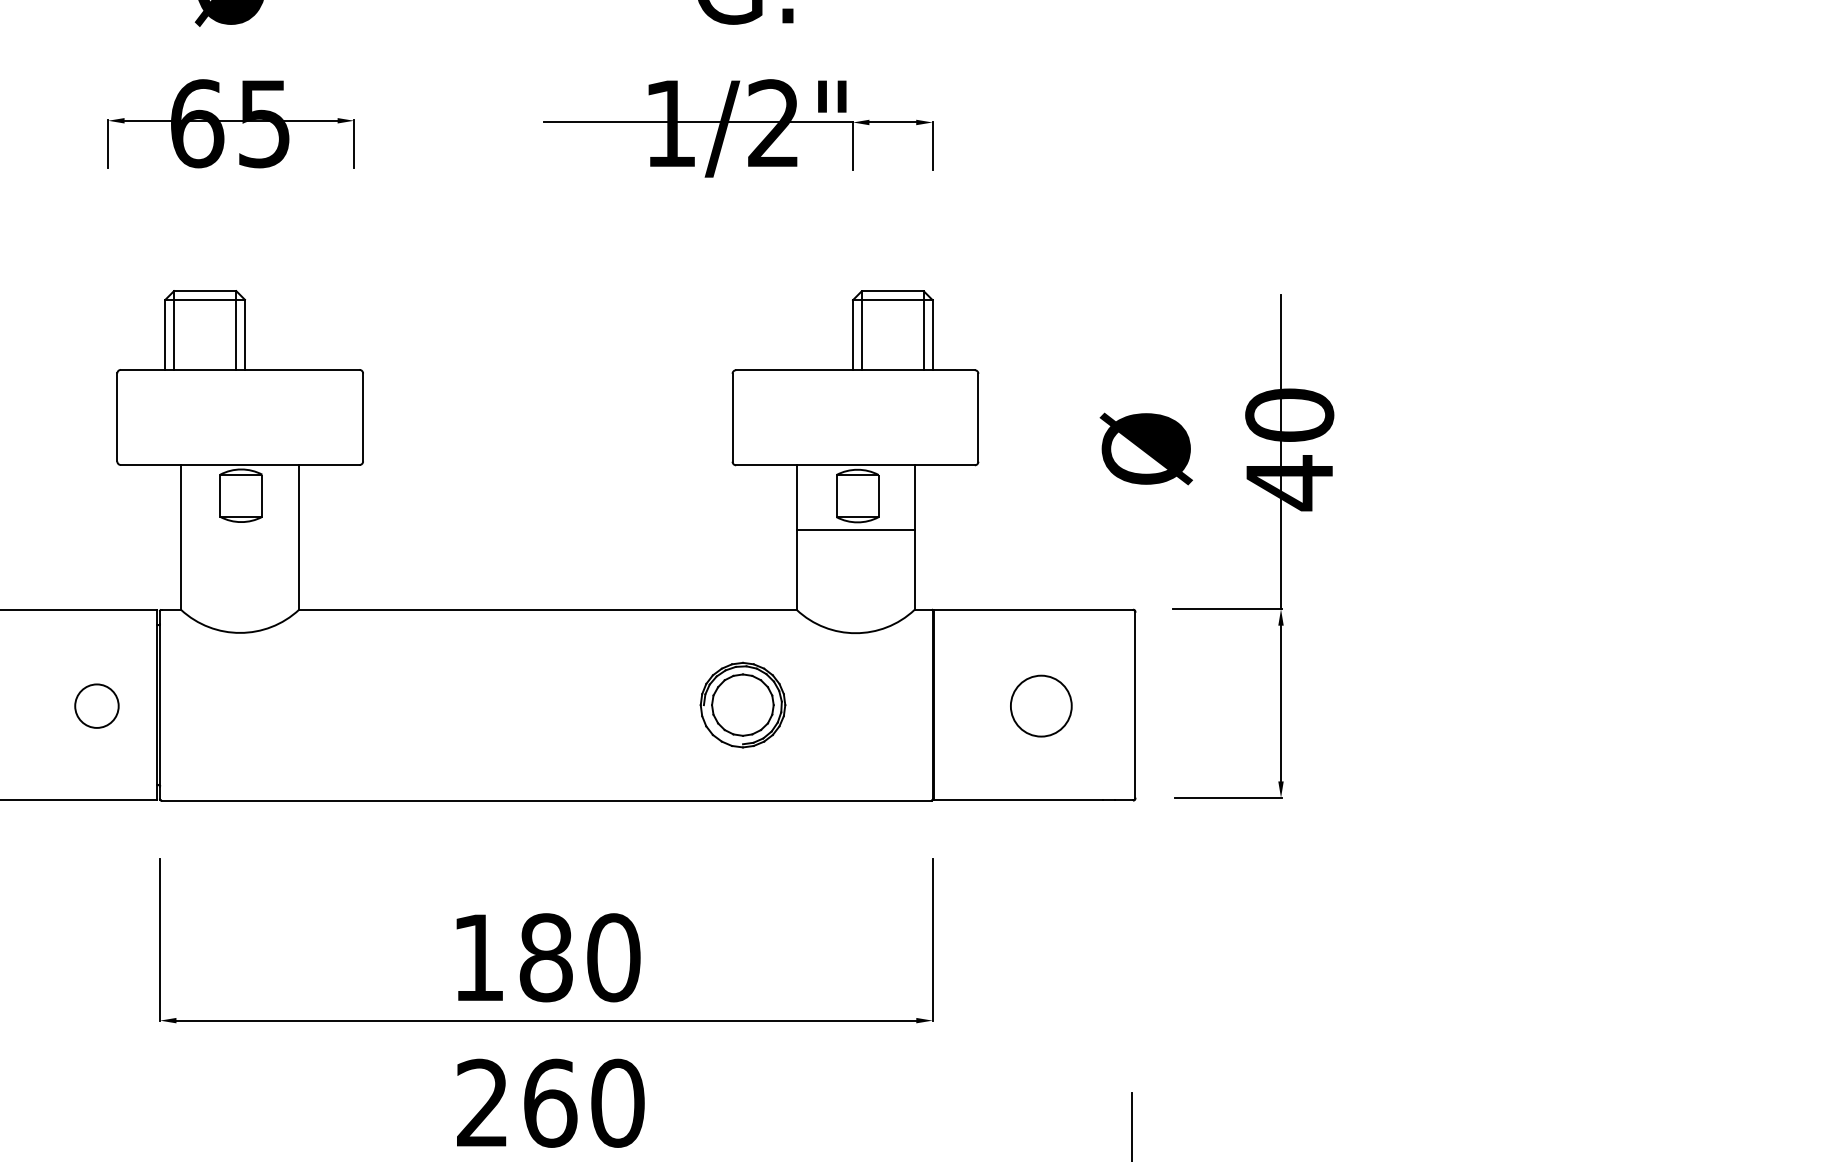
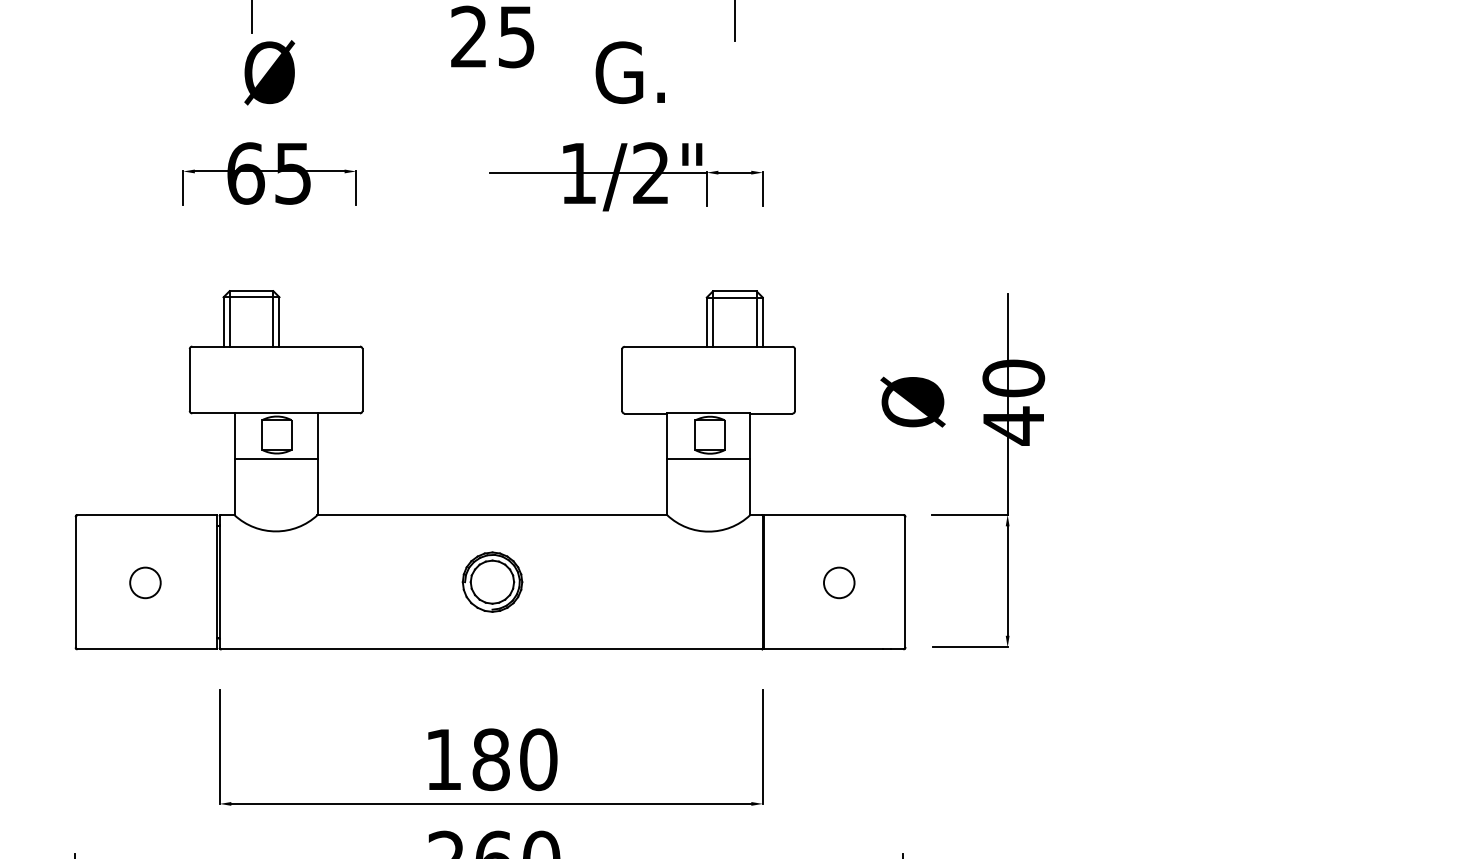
line: (239, 530) -> (275, 459), added
part: (742, 704) -> (492, 581), moved
circle: (97, 705) -> (145, 582), moved
circle: (1041, 705) -> (839, 582), size x0.71

